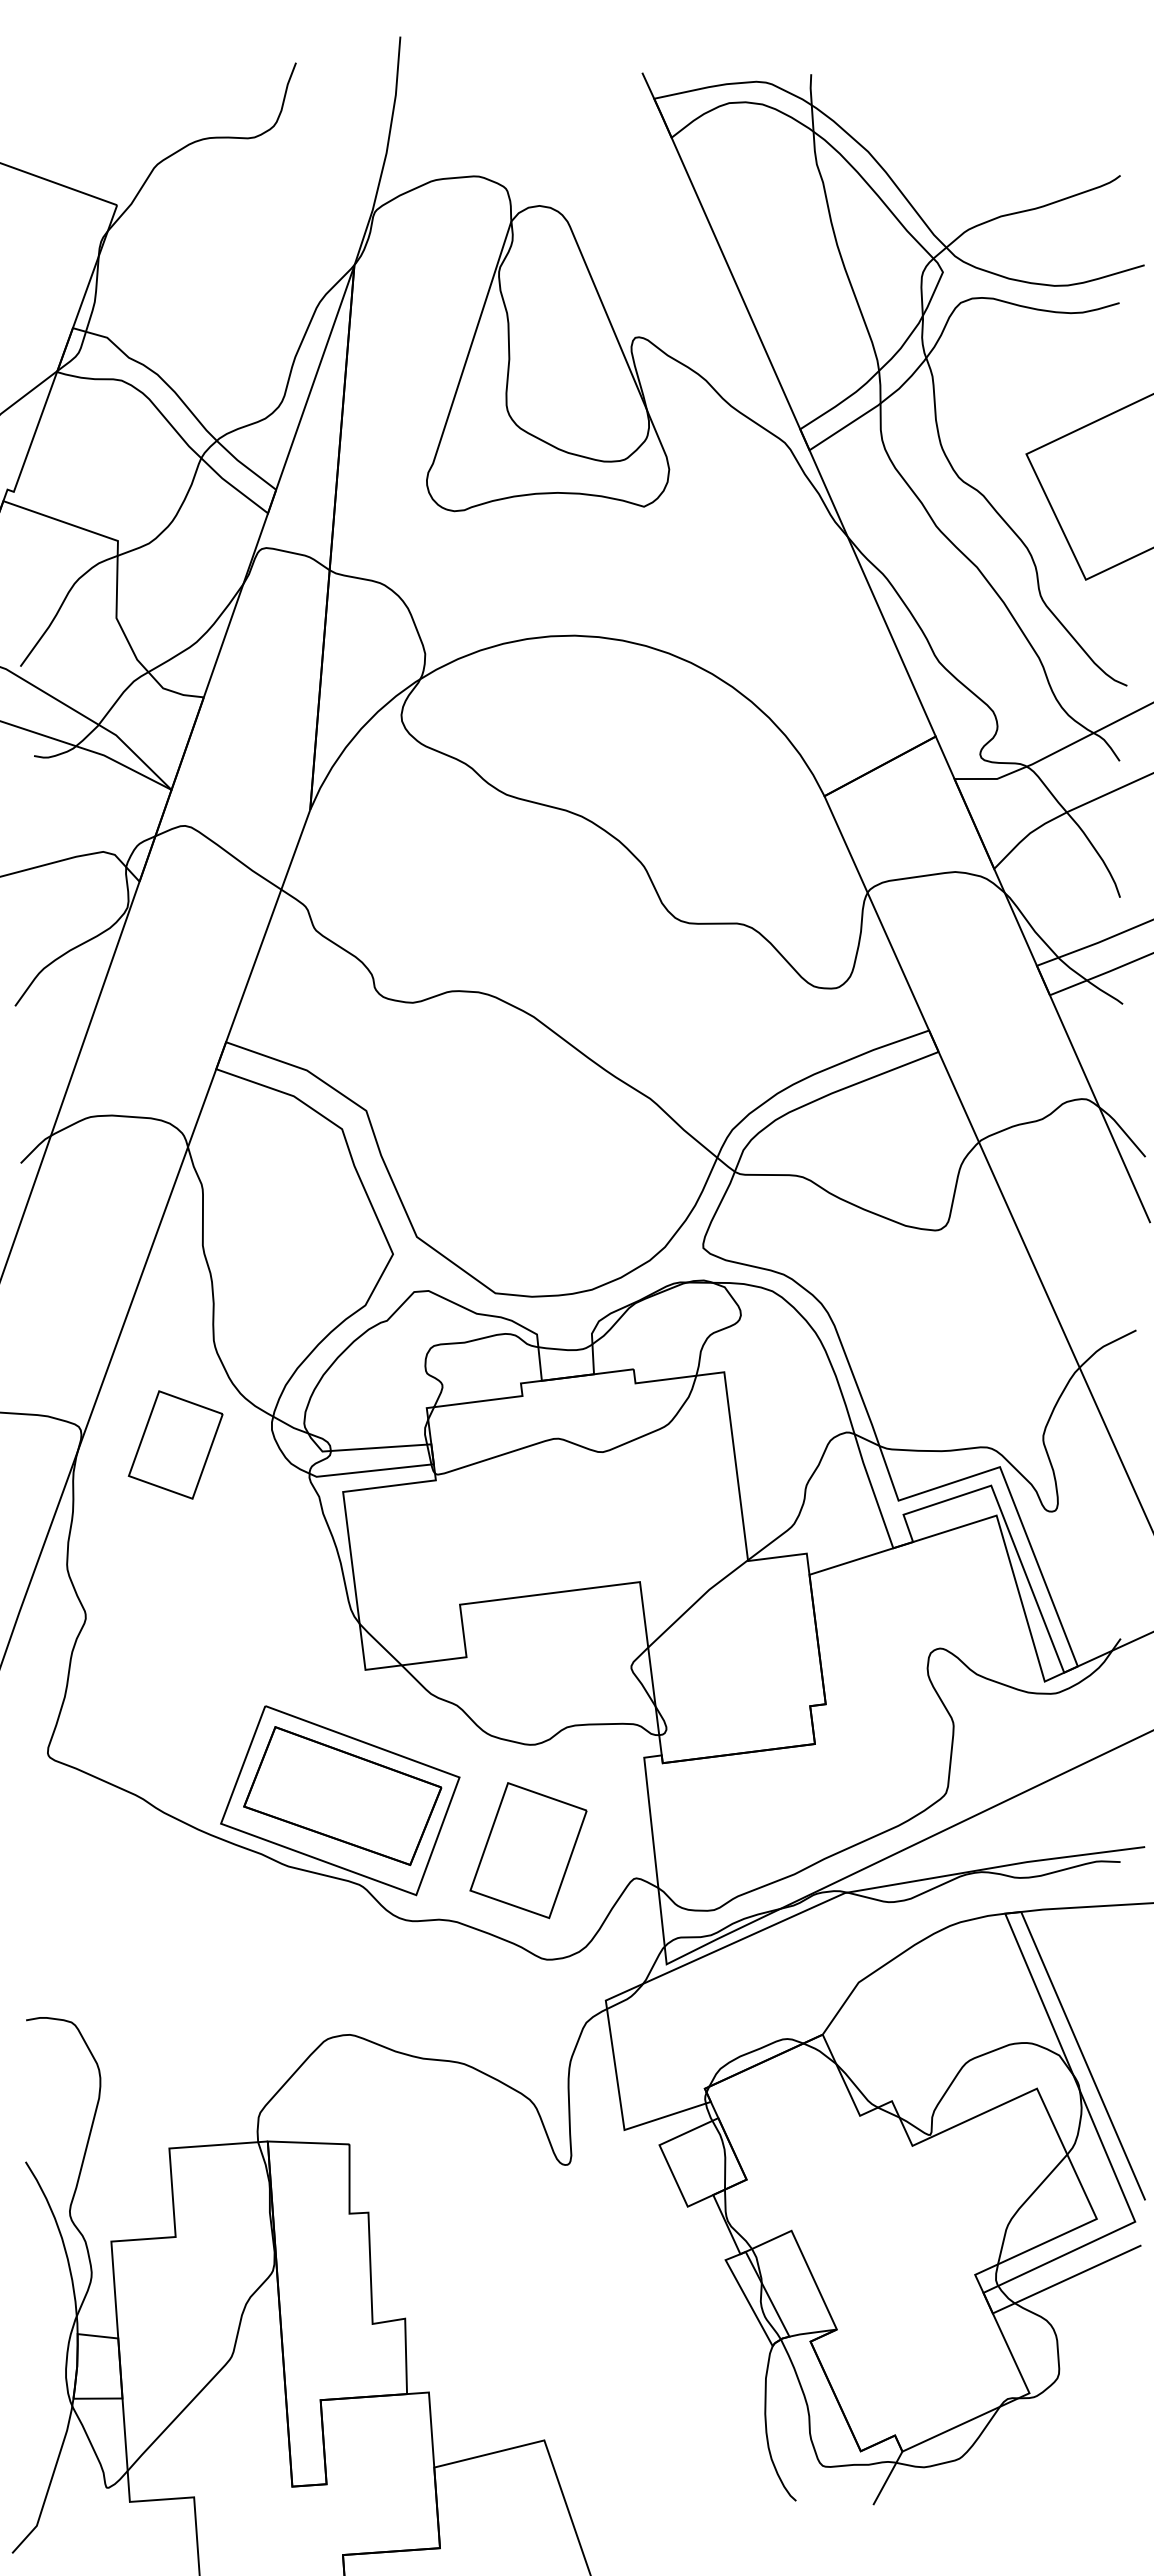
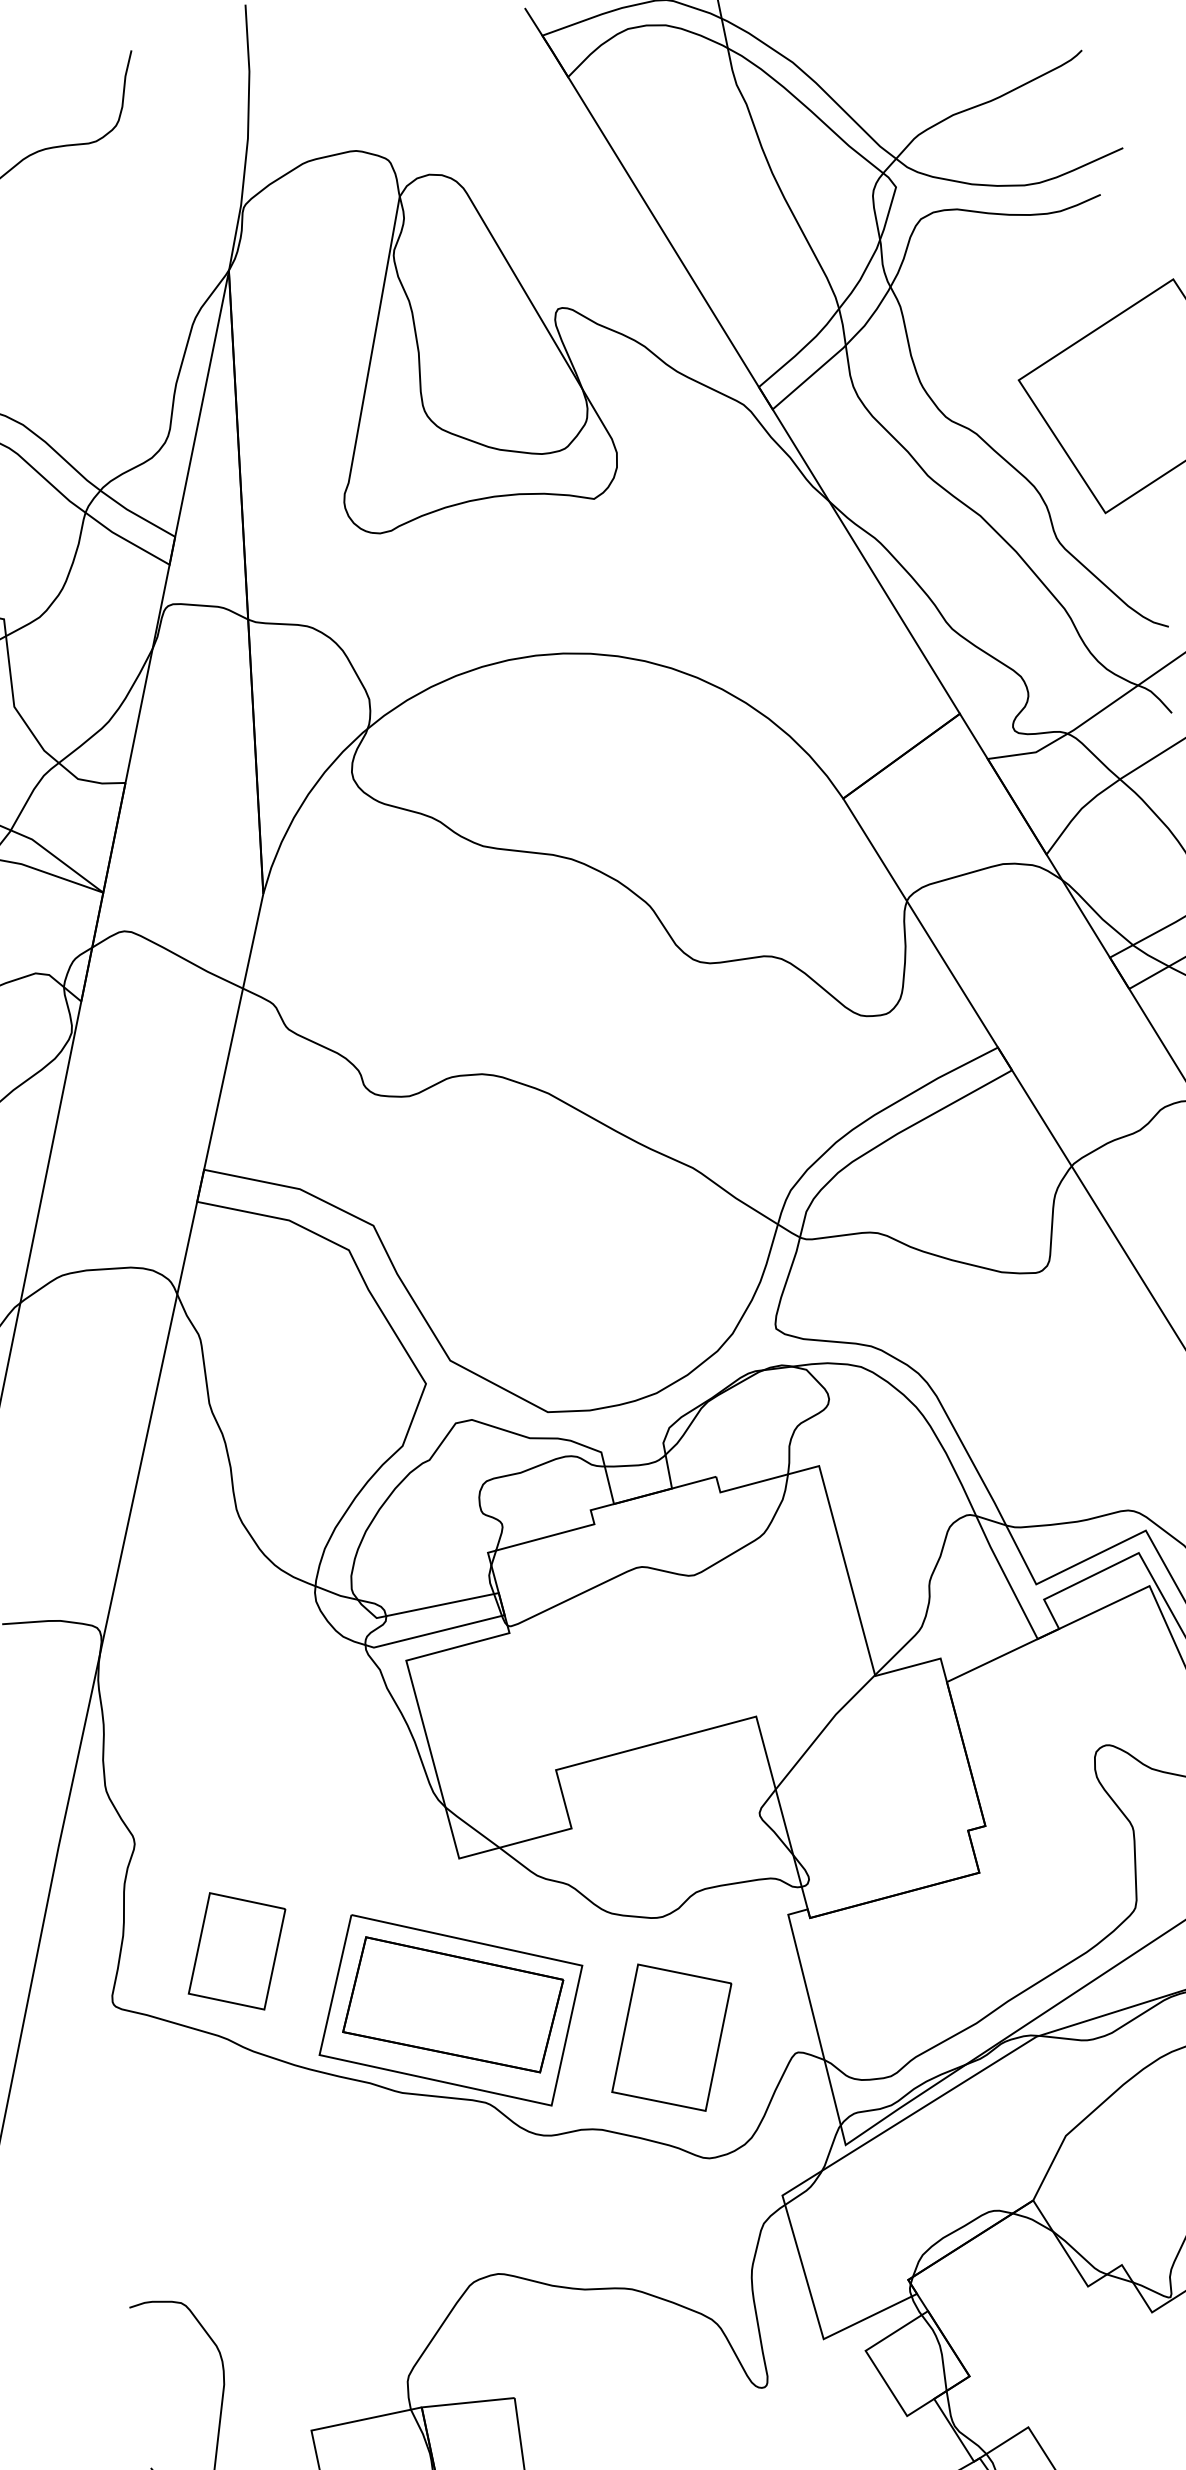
part: (175, 1444) -> (236, 1950), moved

